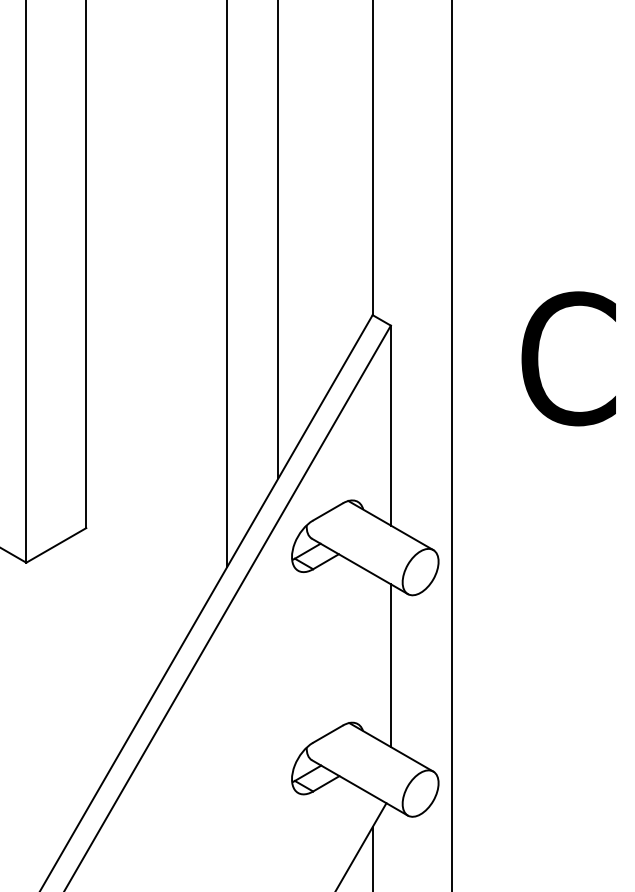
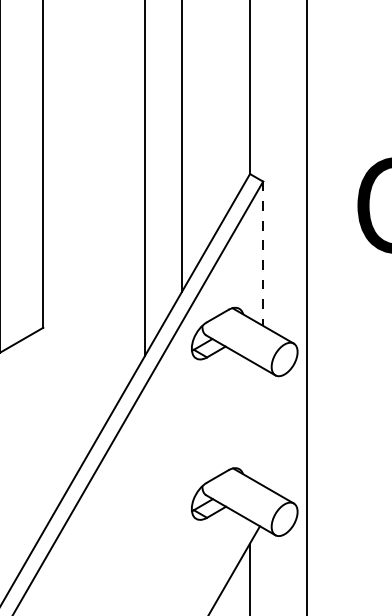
line: (390, 425) -> (262, 253), solid -> dashed
line: (390, 665) -> (262, 426), removed

